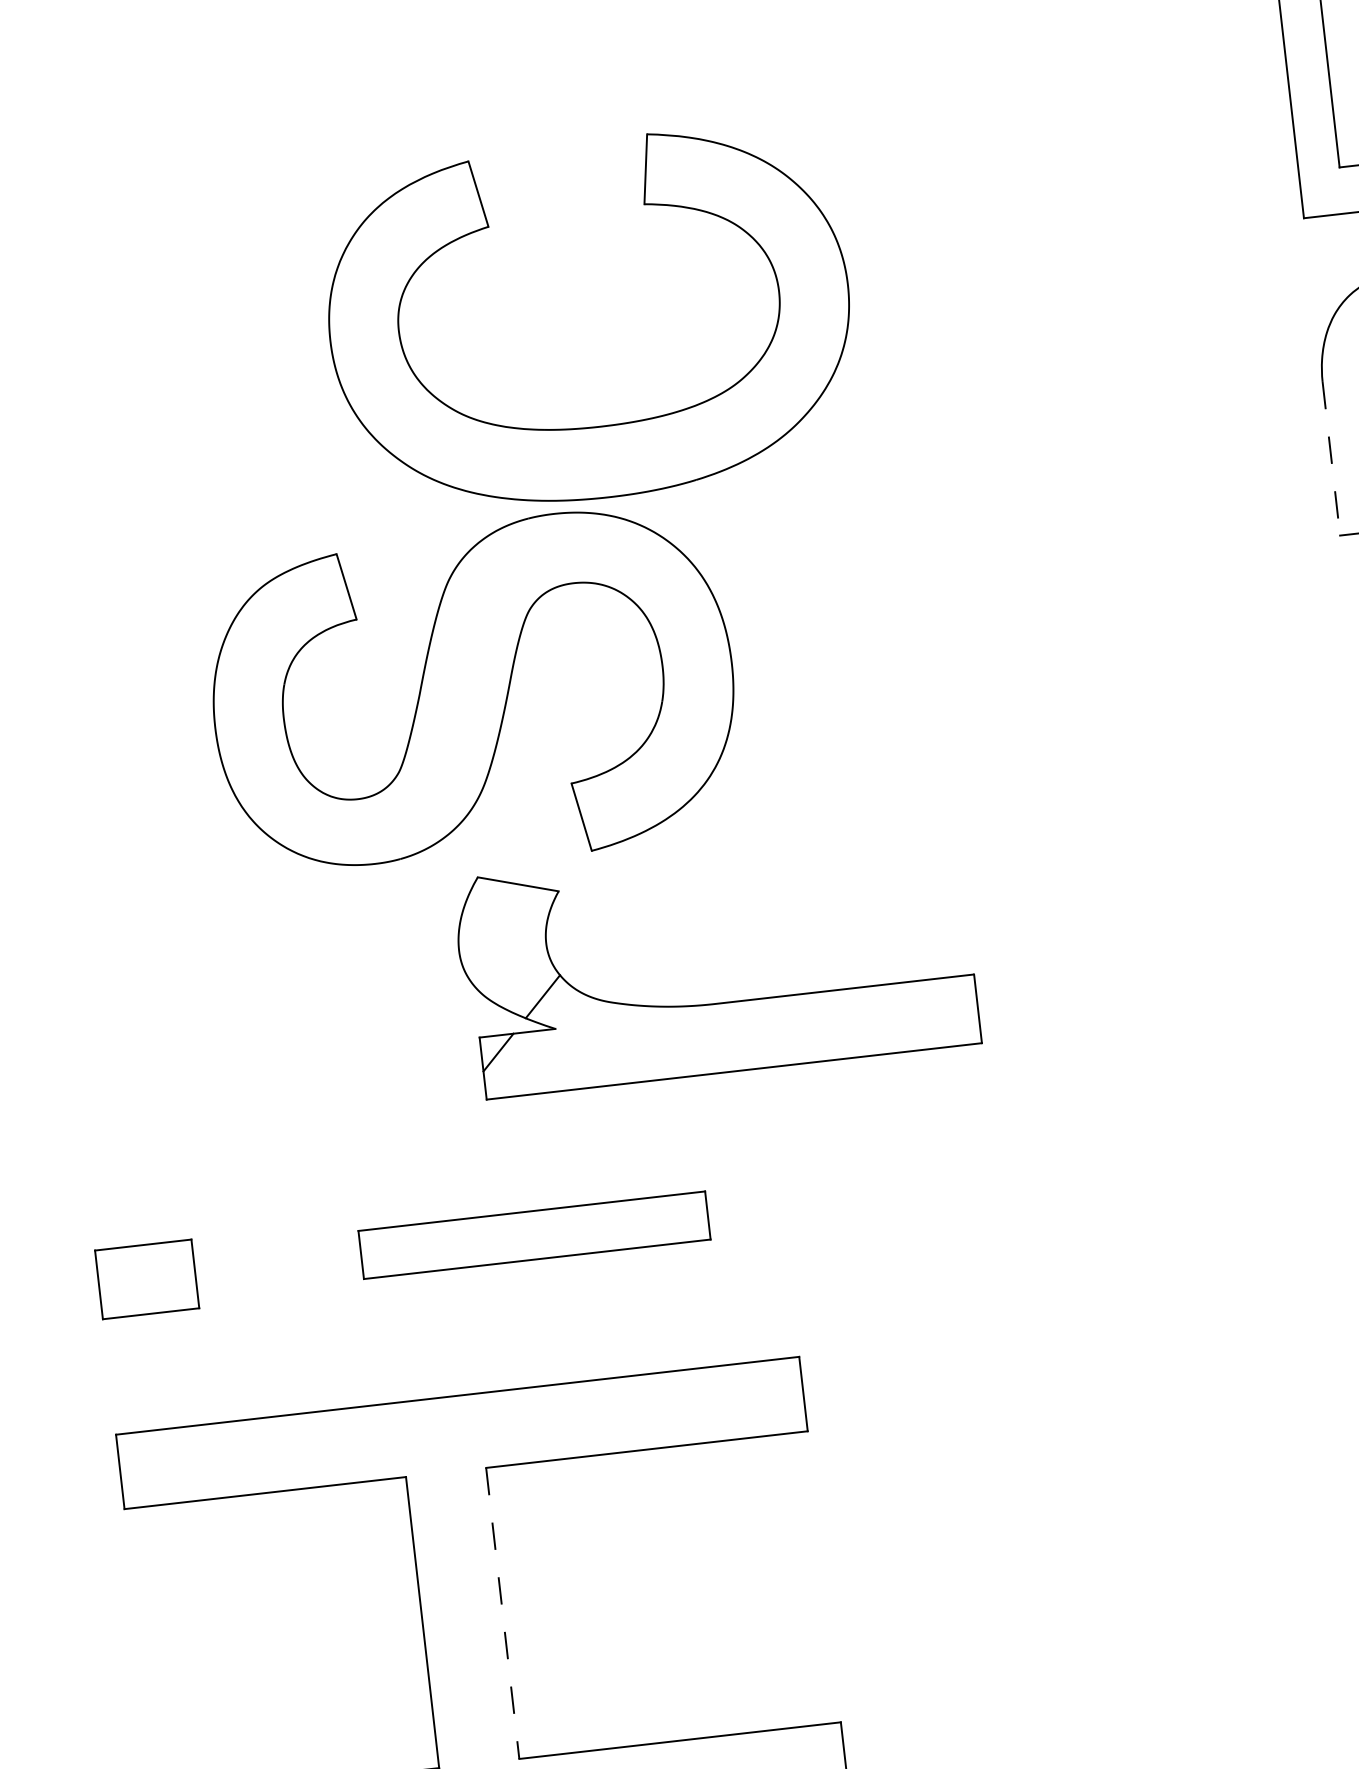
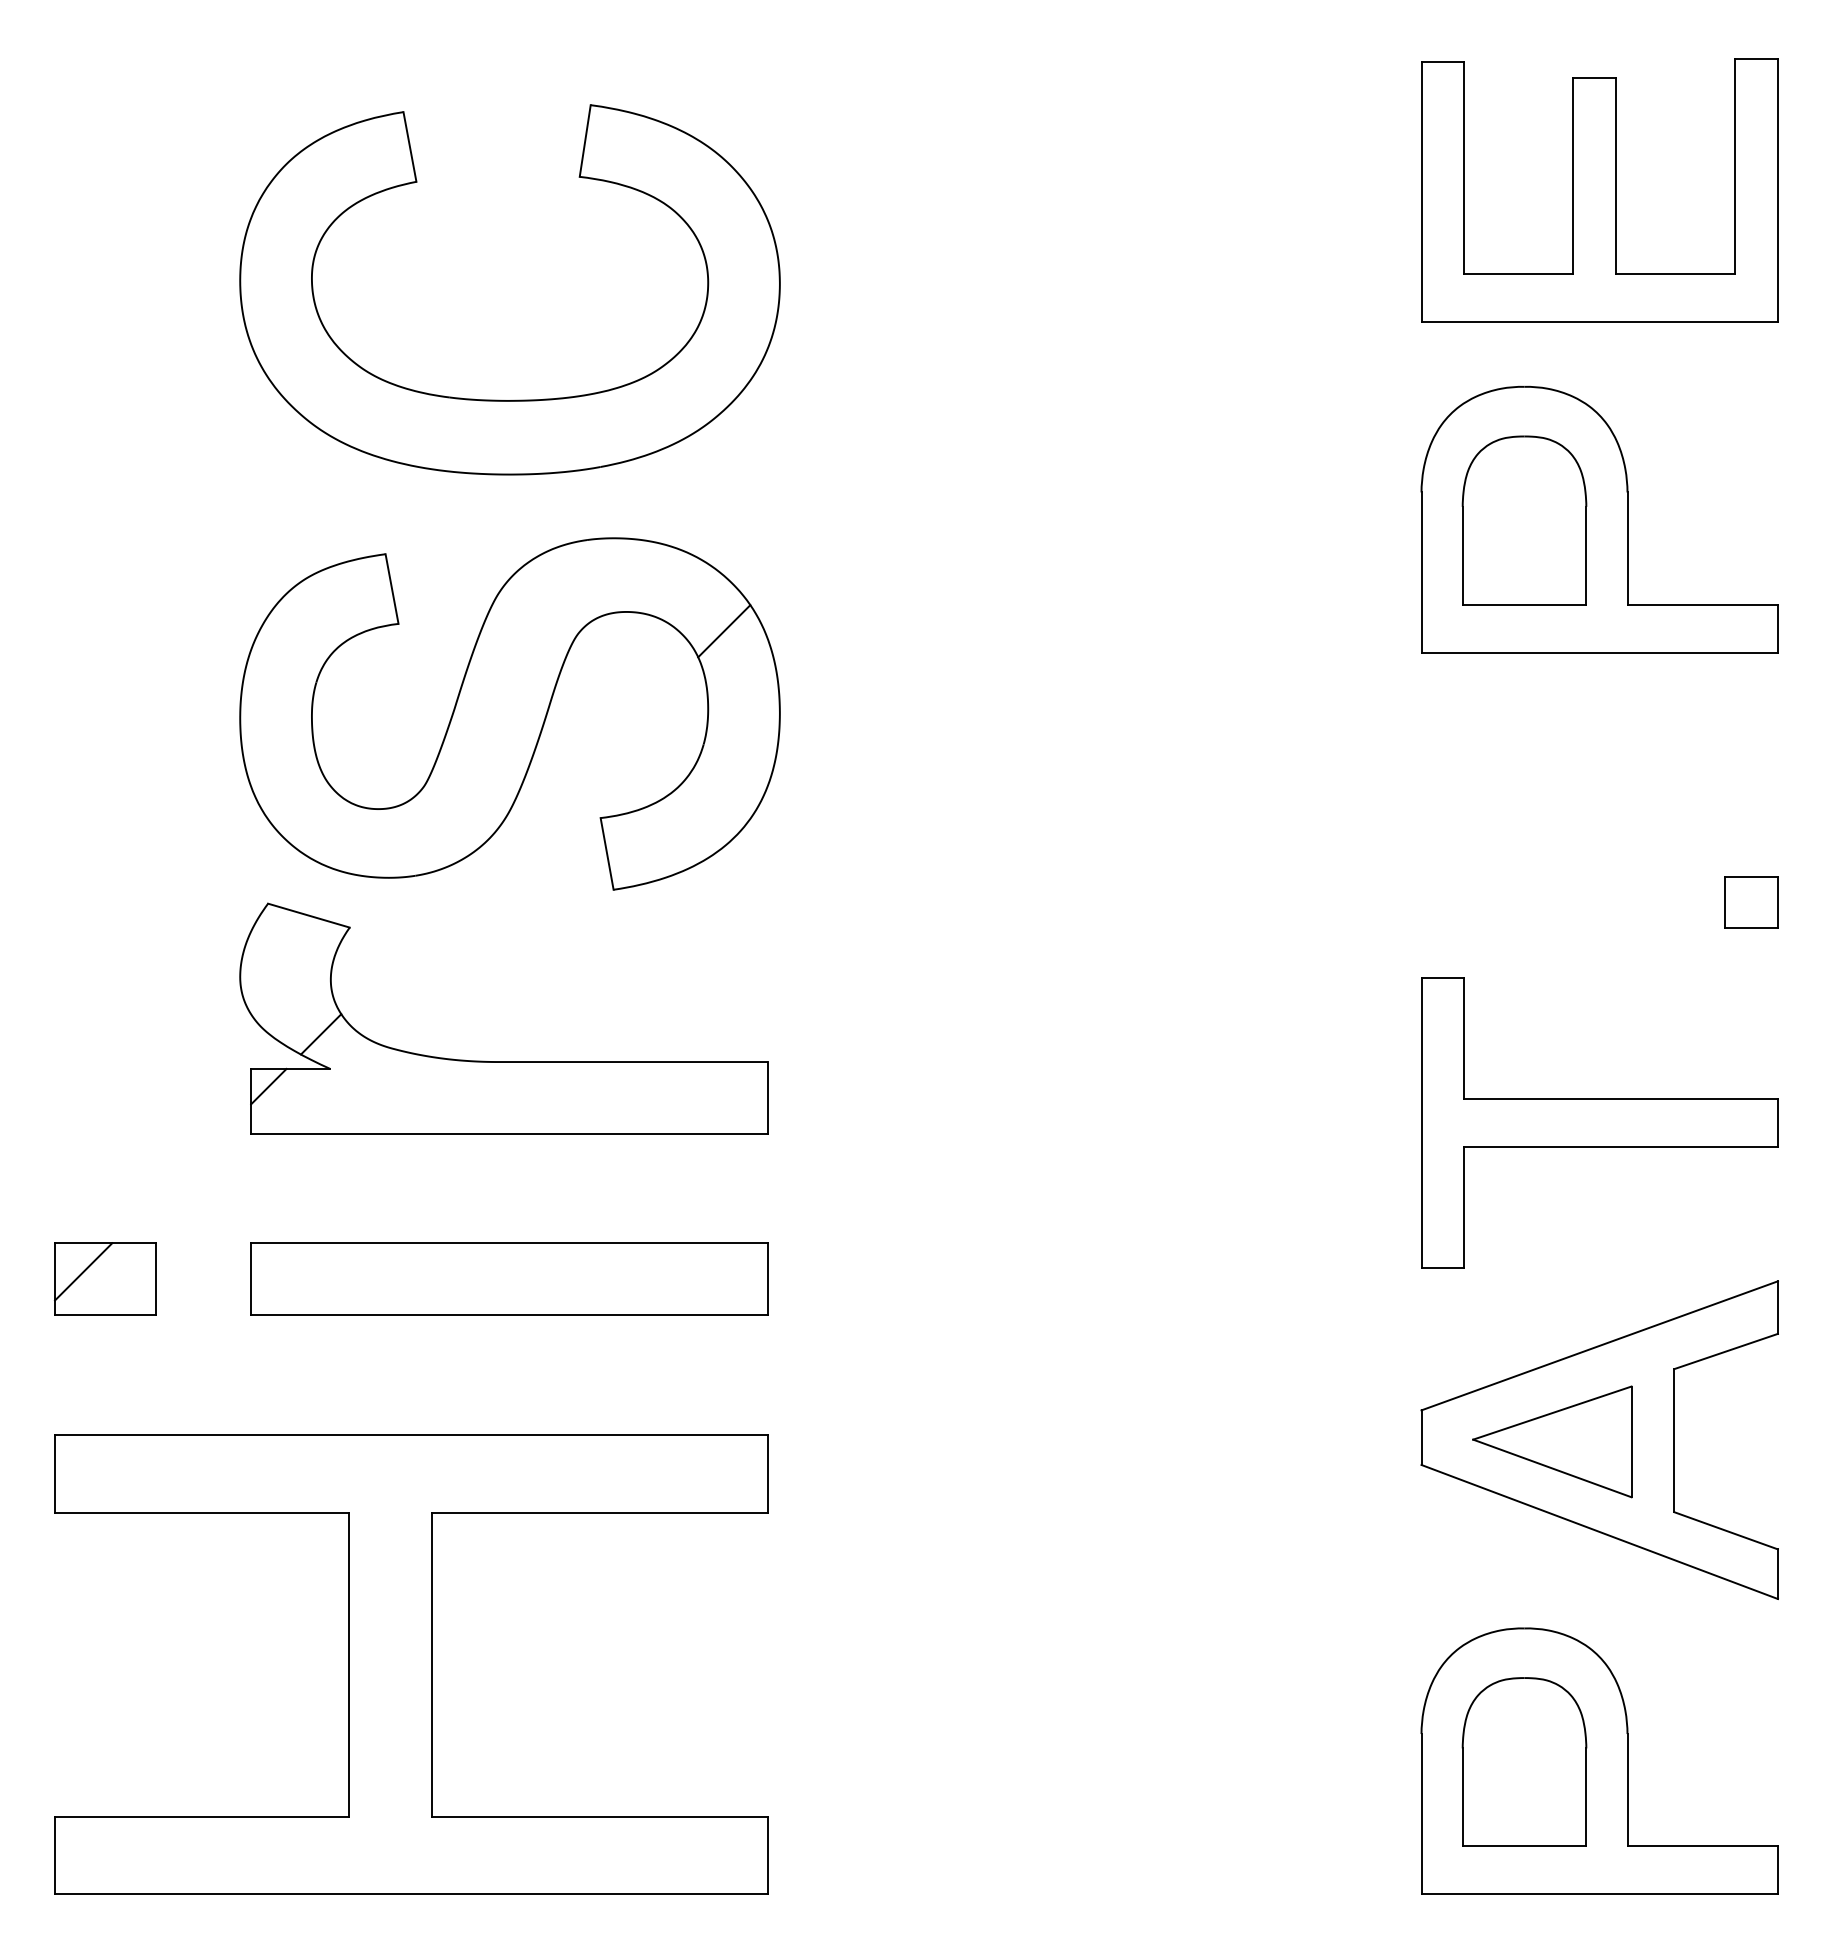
part: (607, 424) -> (515, 399), moved
line: (1331, 459) -> (1421, 573), dashed -> solid
line: (669, 591) -> (724, 631), added
part: (720, 1002) -> (503, 1061), moved
part: (534, 1234) -> (509, 1278), size x1.43
line: (125, 1274) -> (83, 1271), added
line: (502, 1613) -> (432, 1664), dashed -> solid

